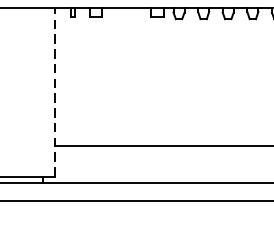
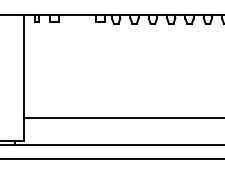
line: (54, 92) -> (23, 78), dashed -> solid

